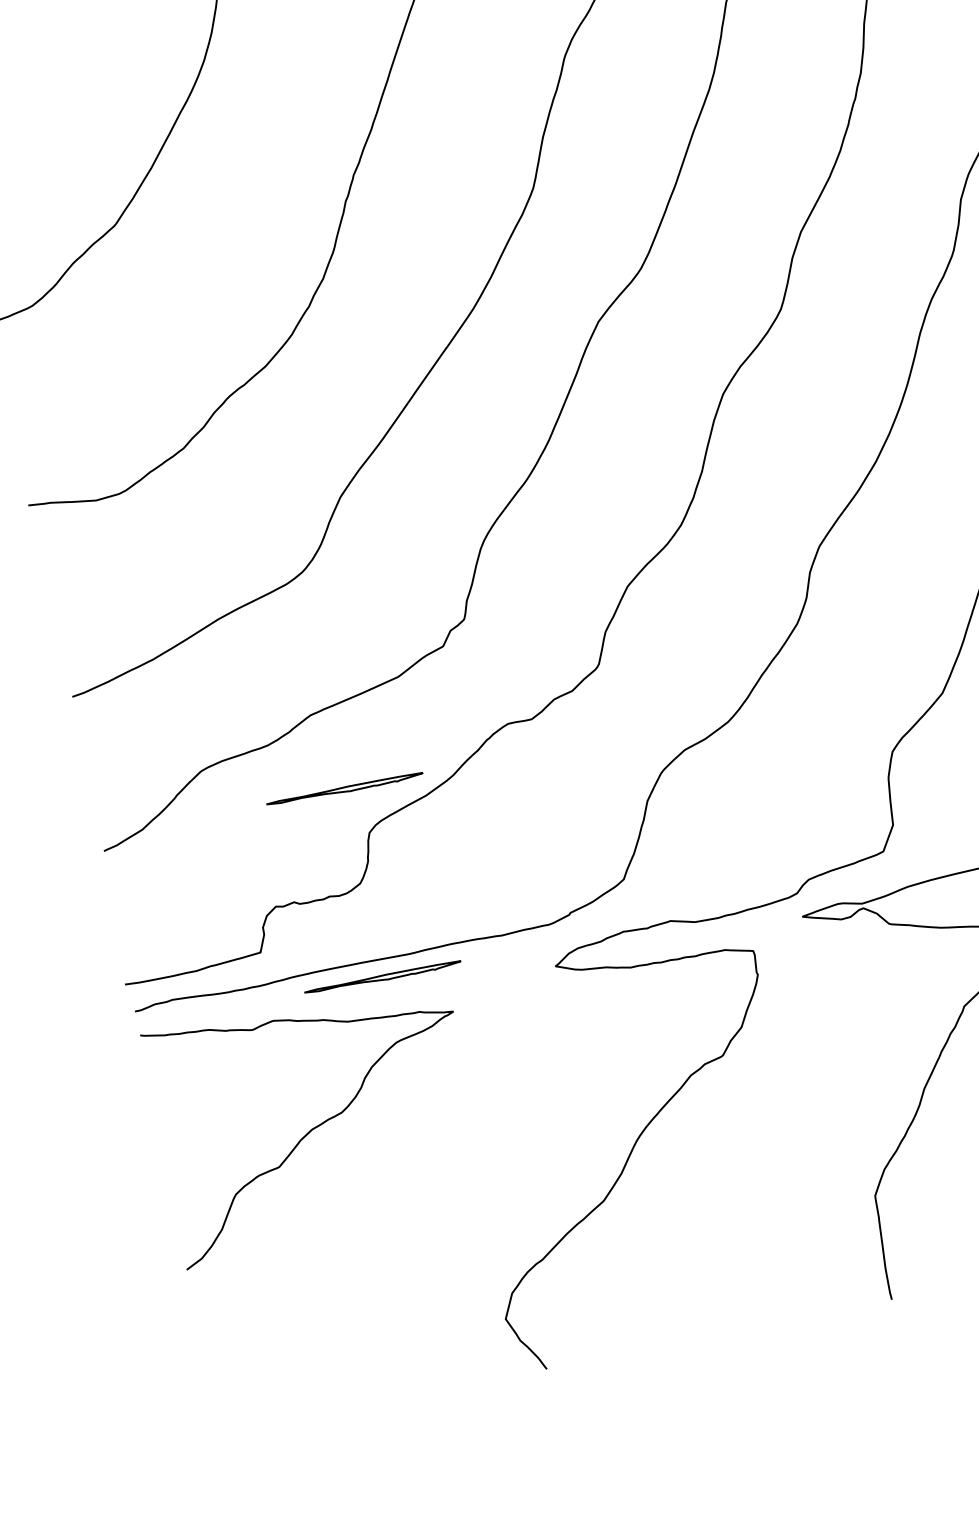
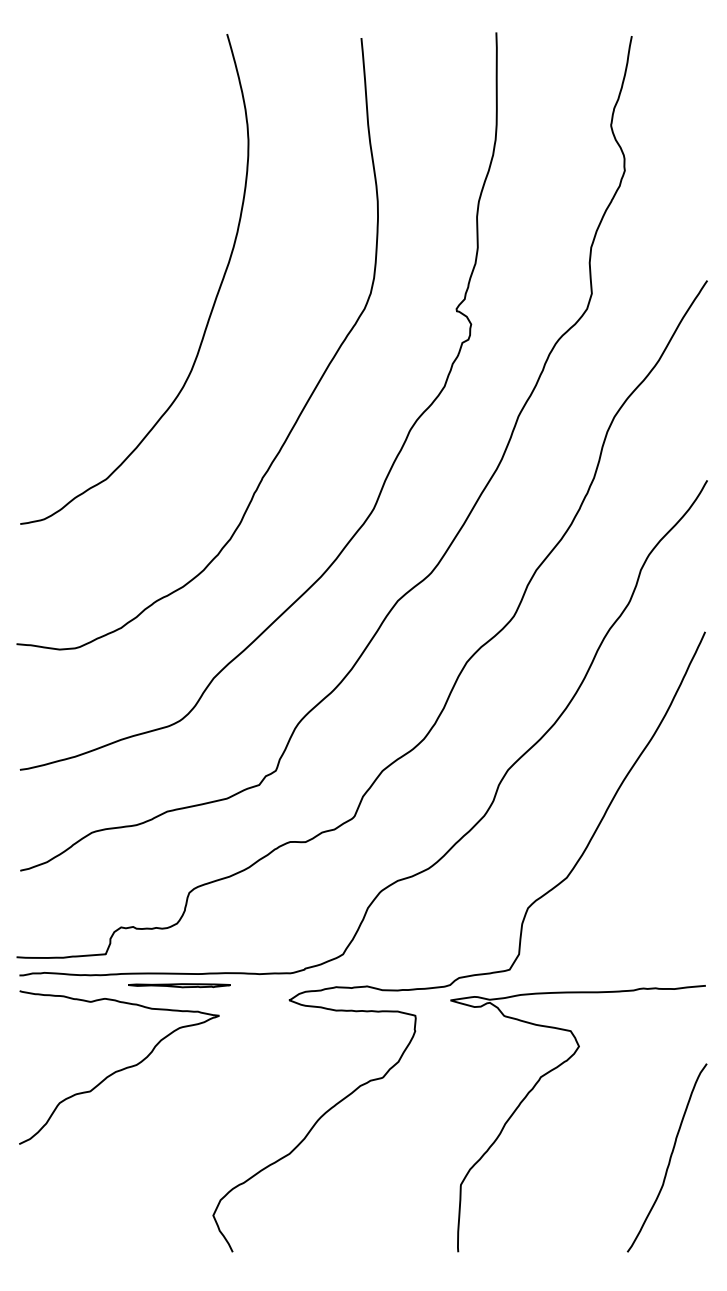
part: (345, 789) -> (179, 862), removed

